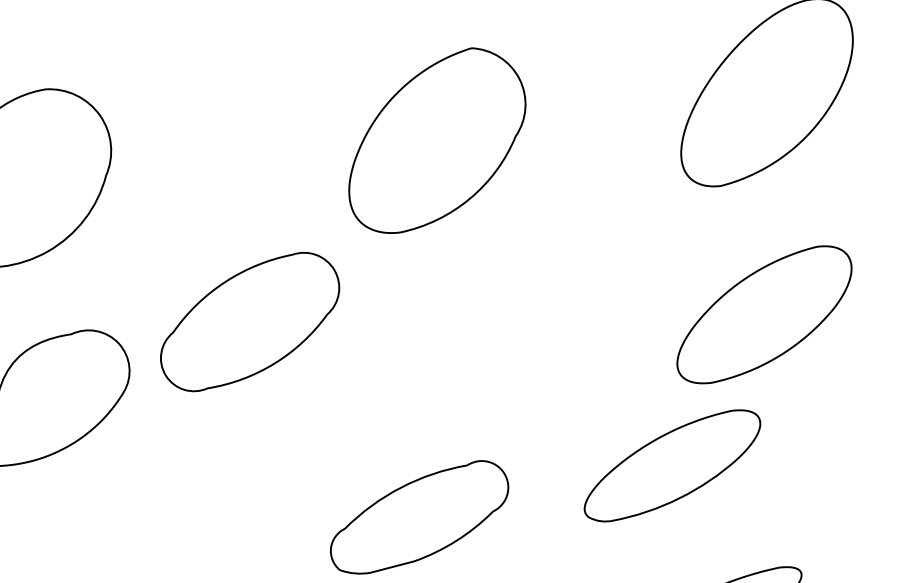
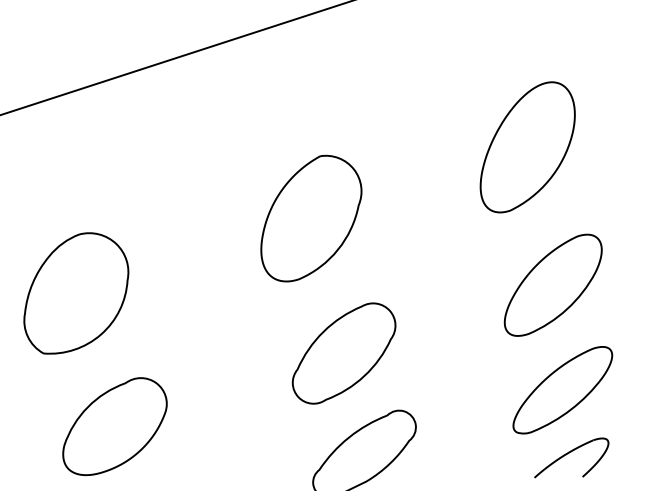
part: (438, 142) -> (311, 218), moved
part: (249, 321) -> (343, 353), moved
part: (672, 466) -> (562, 390), moved

